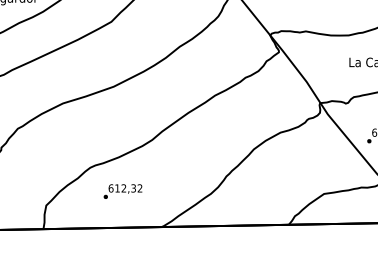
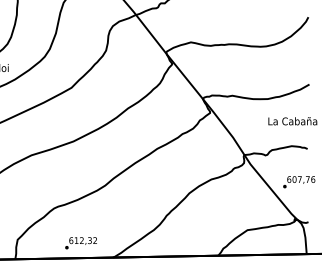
text: (122, 191) -> (80, 243), moved

